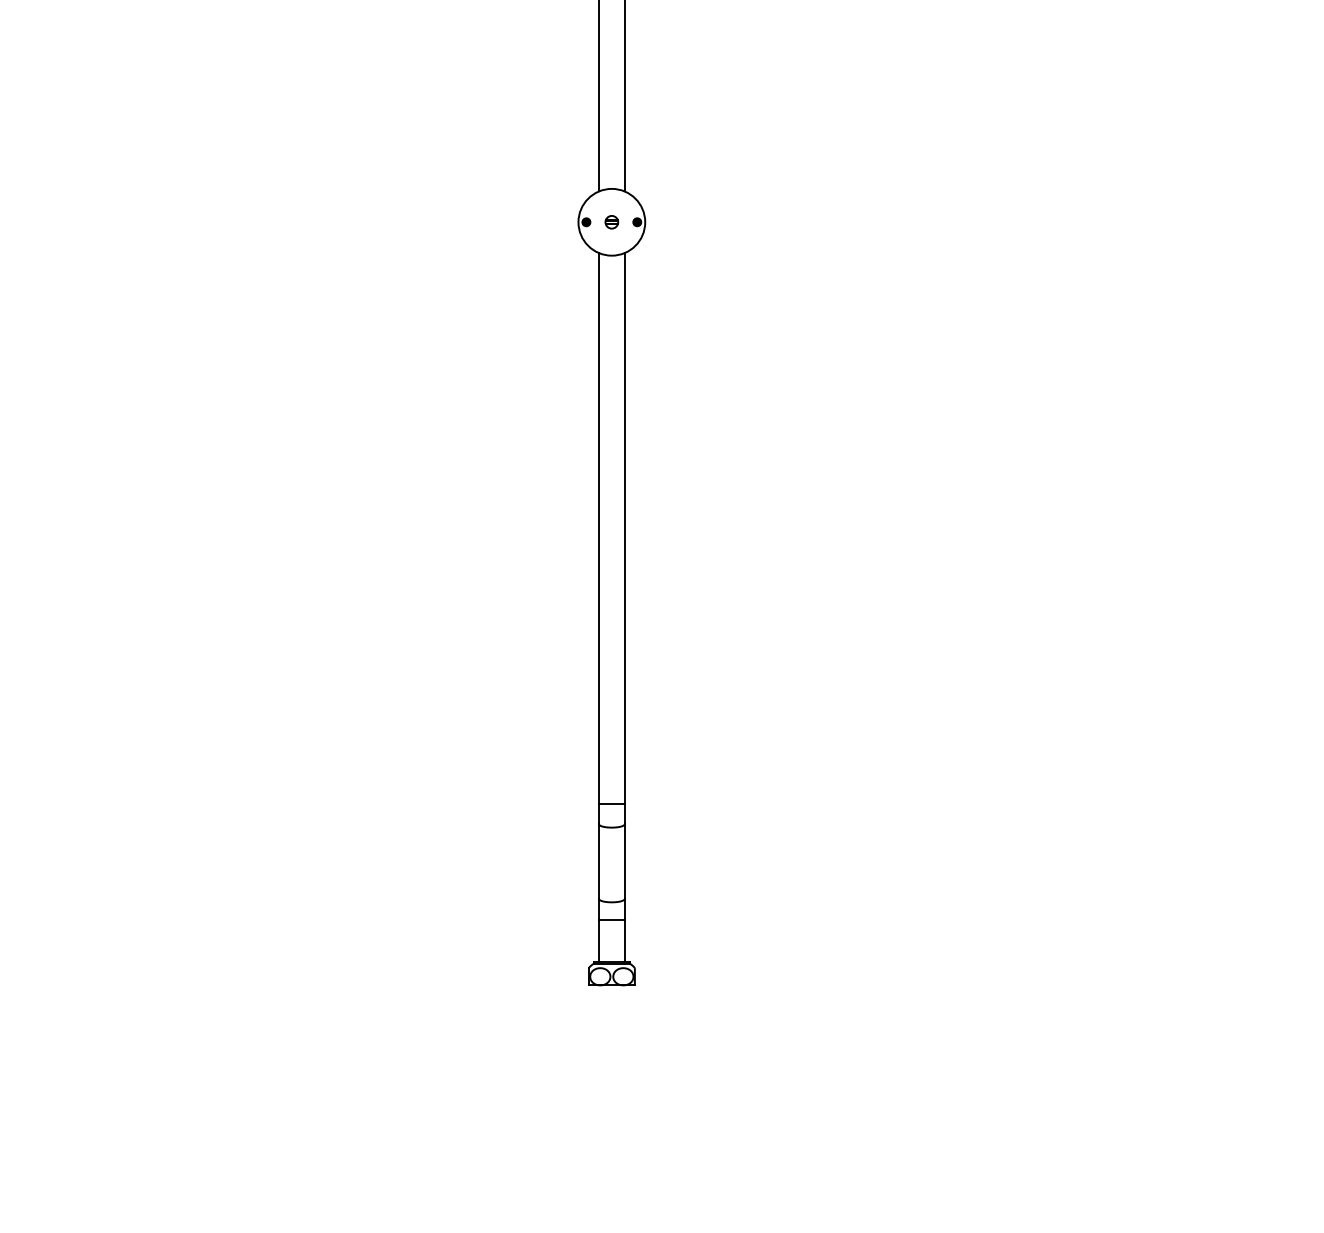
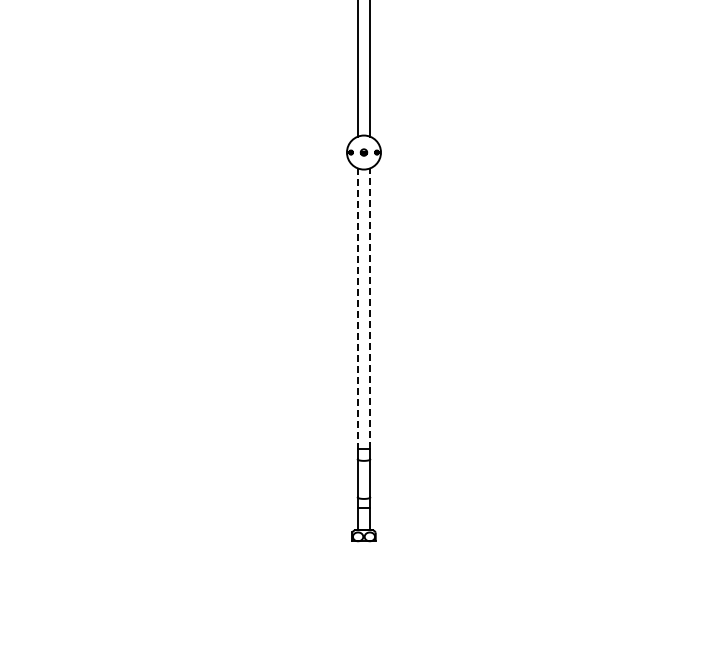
line: (624, 528) -> (370, 308), solid -> dashed
line: (599, 530) -> (357, 309), solid -> dashed

